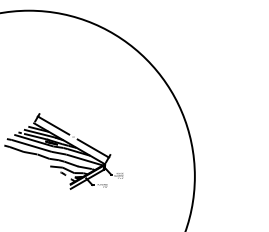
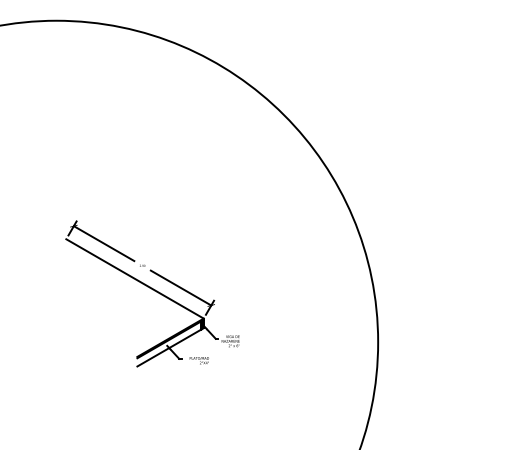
hatch: (53, 153) -> (103, 297), removed

